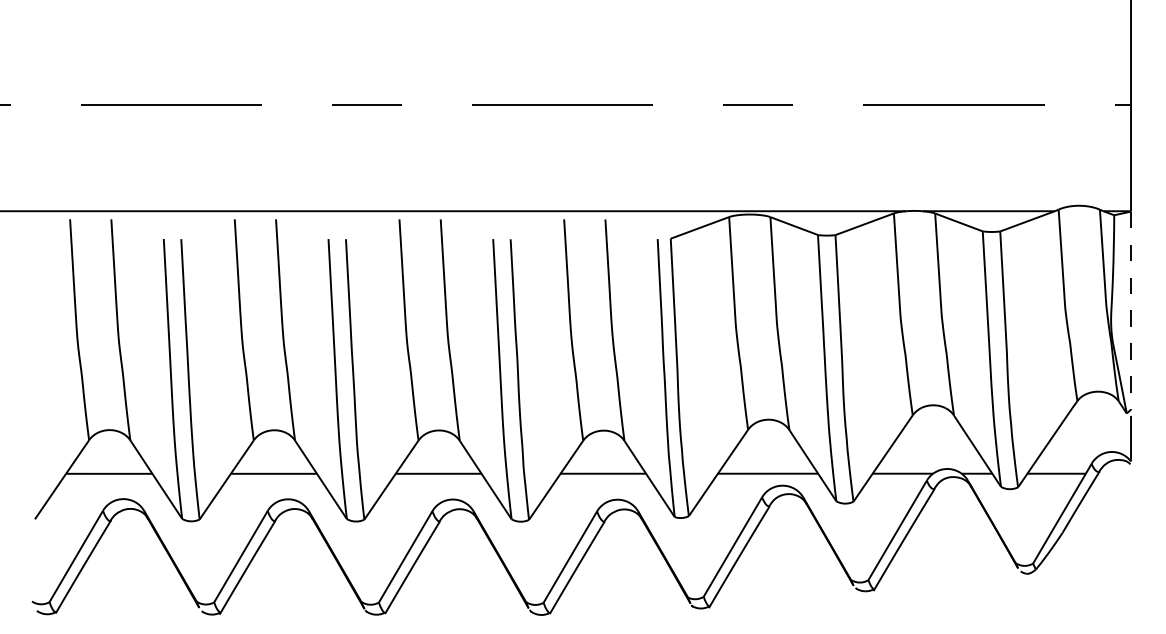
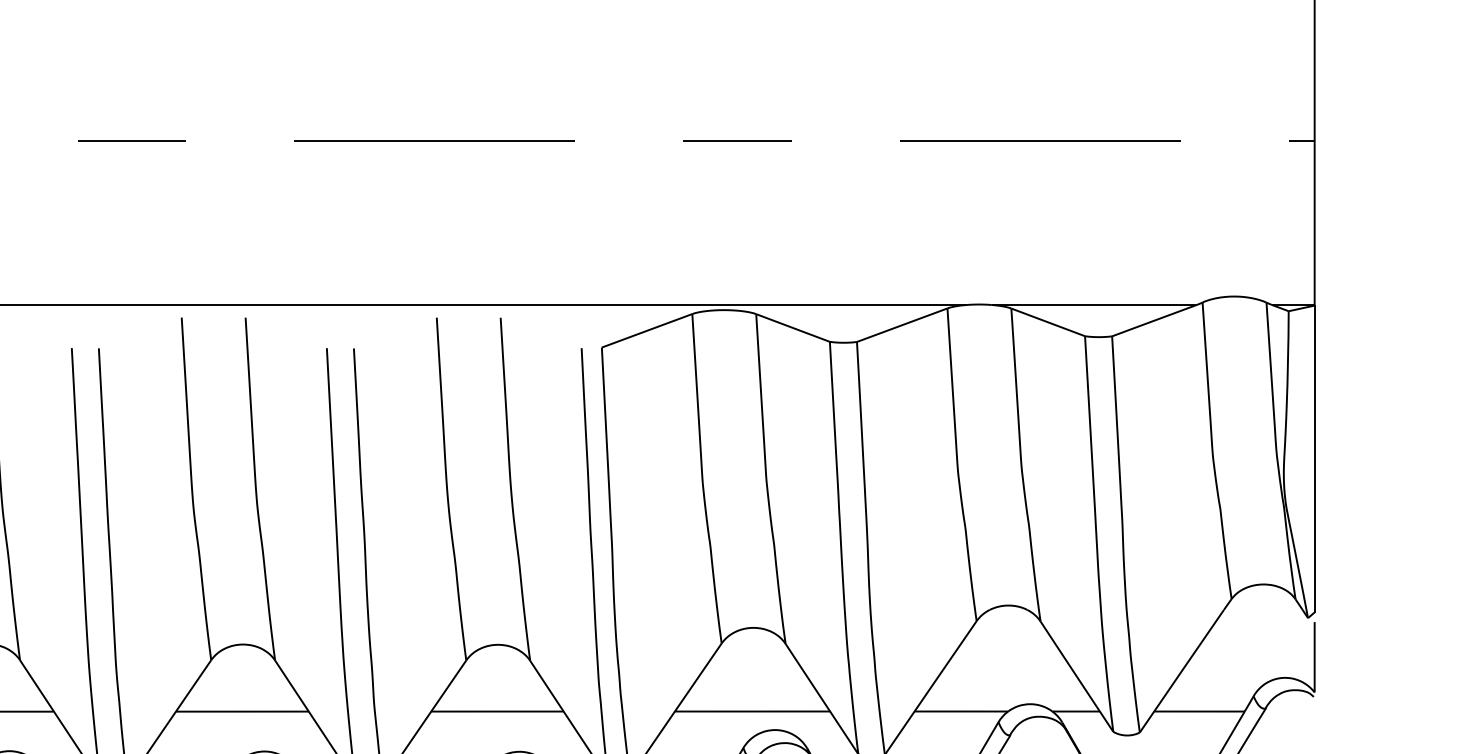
line: (1131, 311) -> (1315, 460), dashed -> solid

